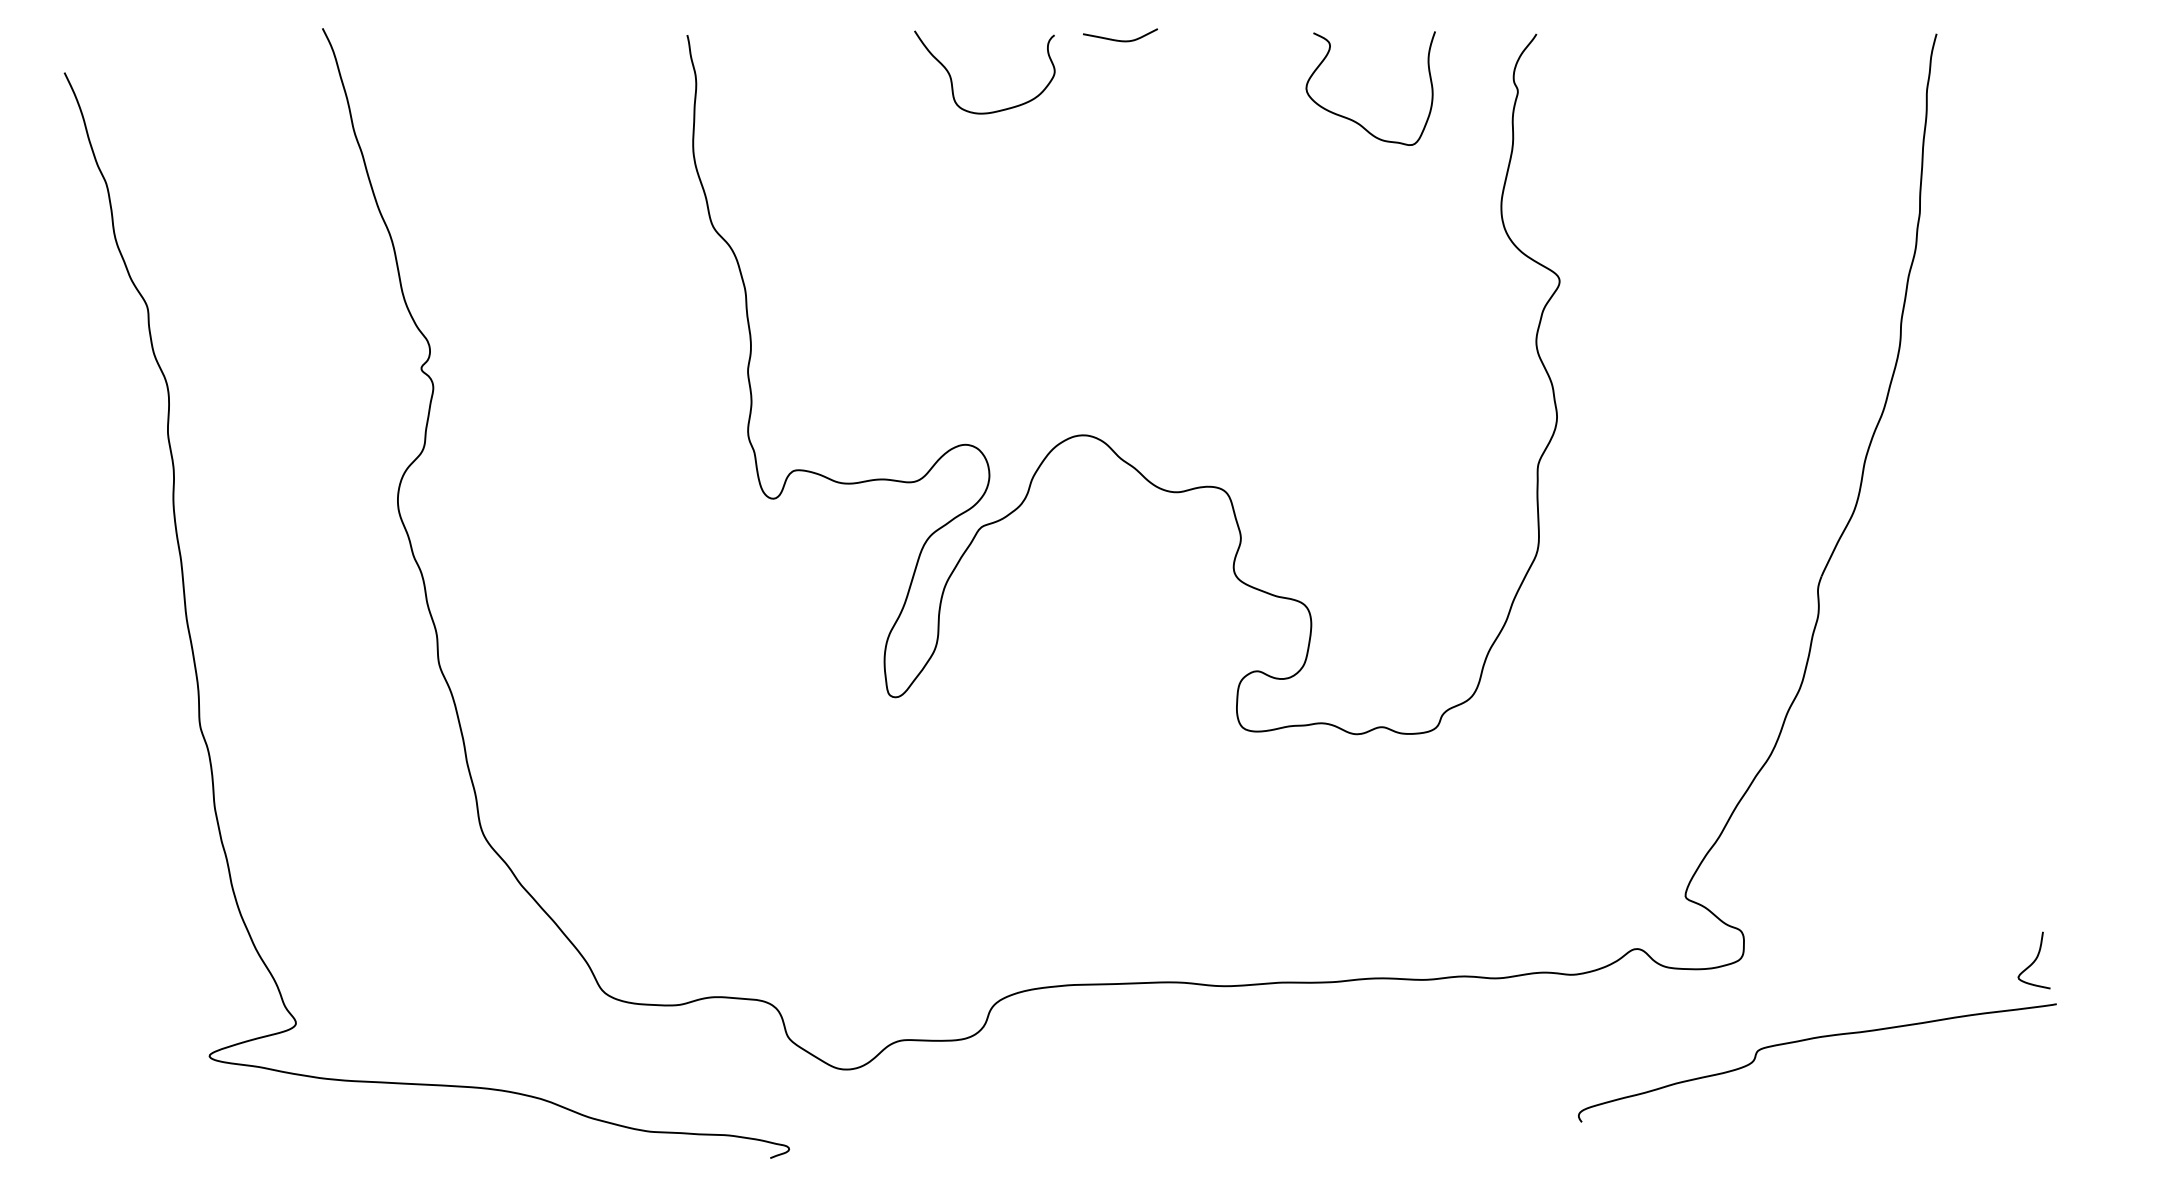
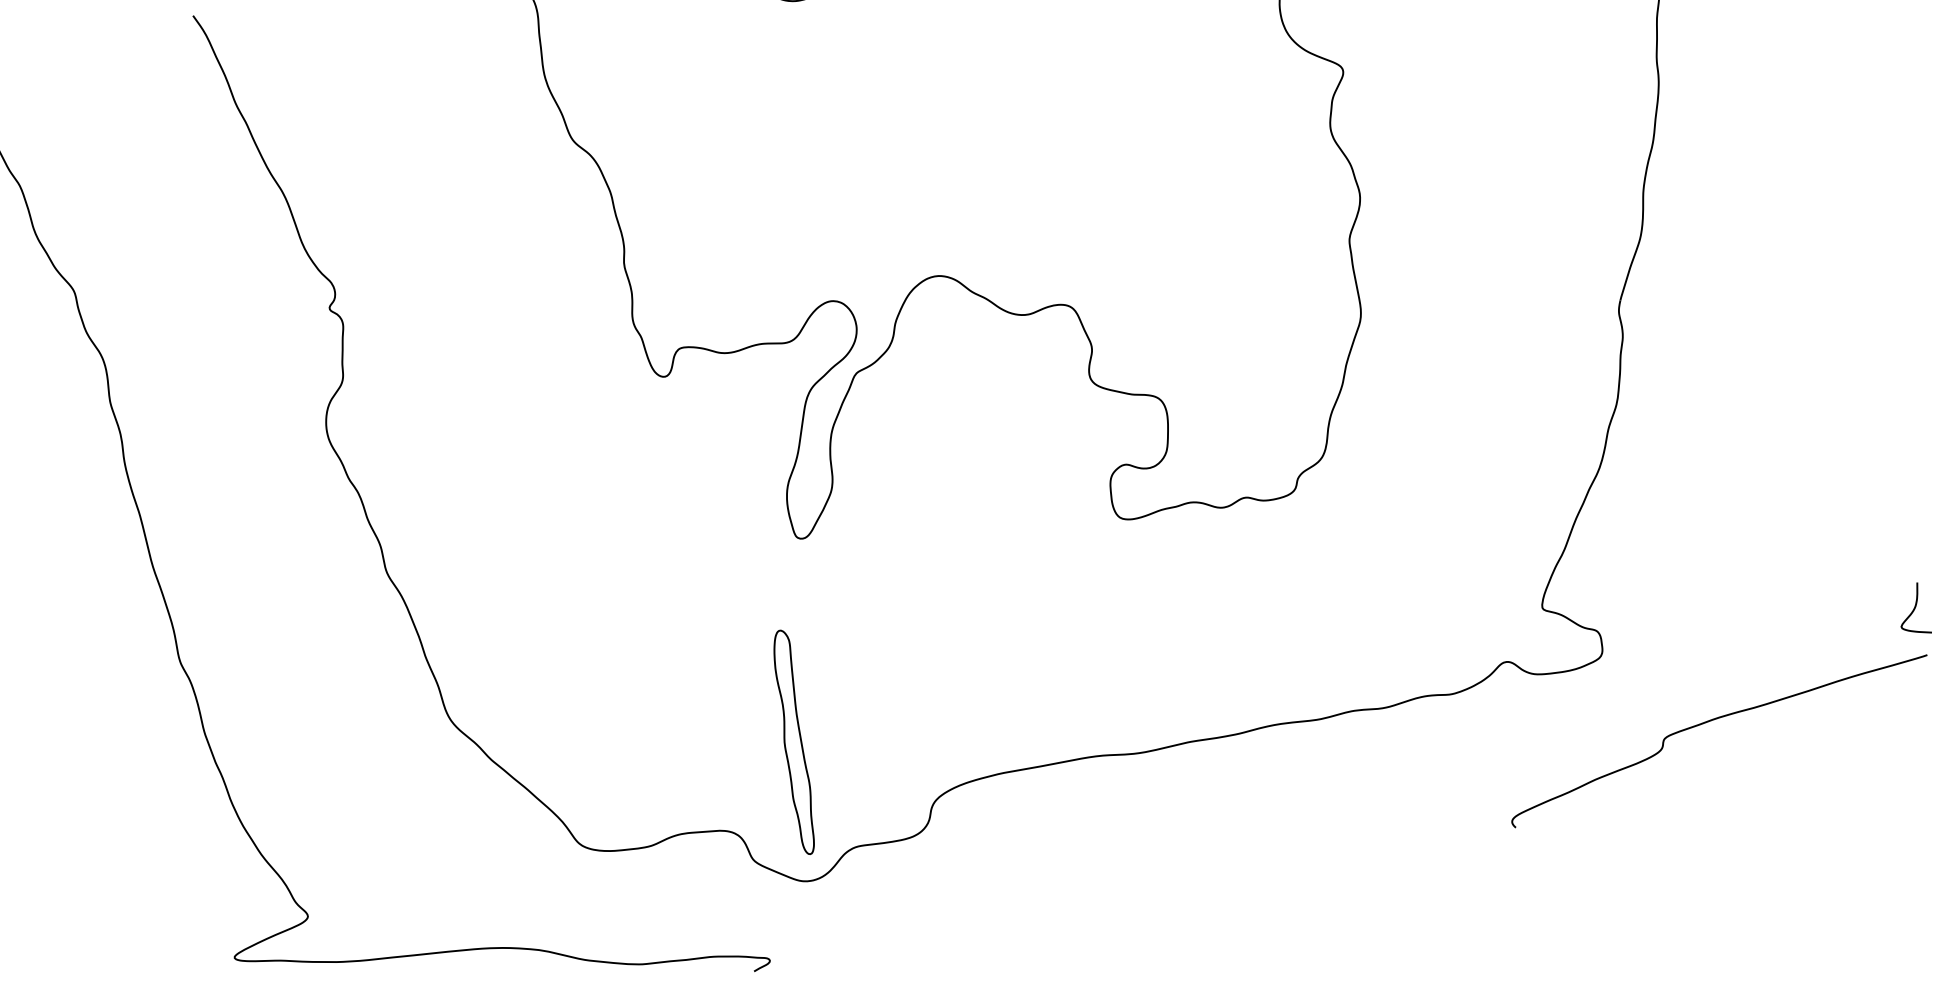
part: (852, 916) -> (794, 742), added
curve: (2033, 960) -> (1912, 609), moved
curve: (1813, 1039) -> (1713, 720), moved

